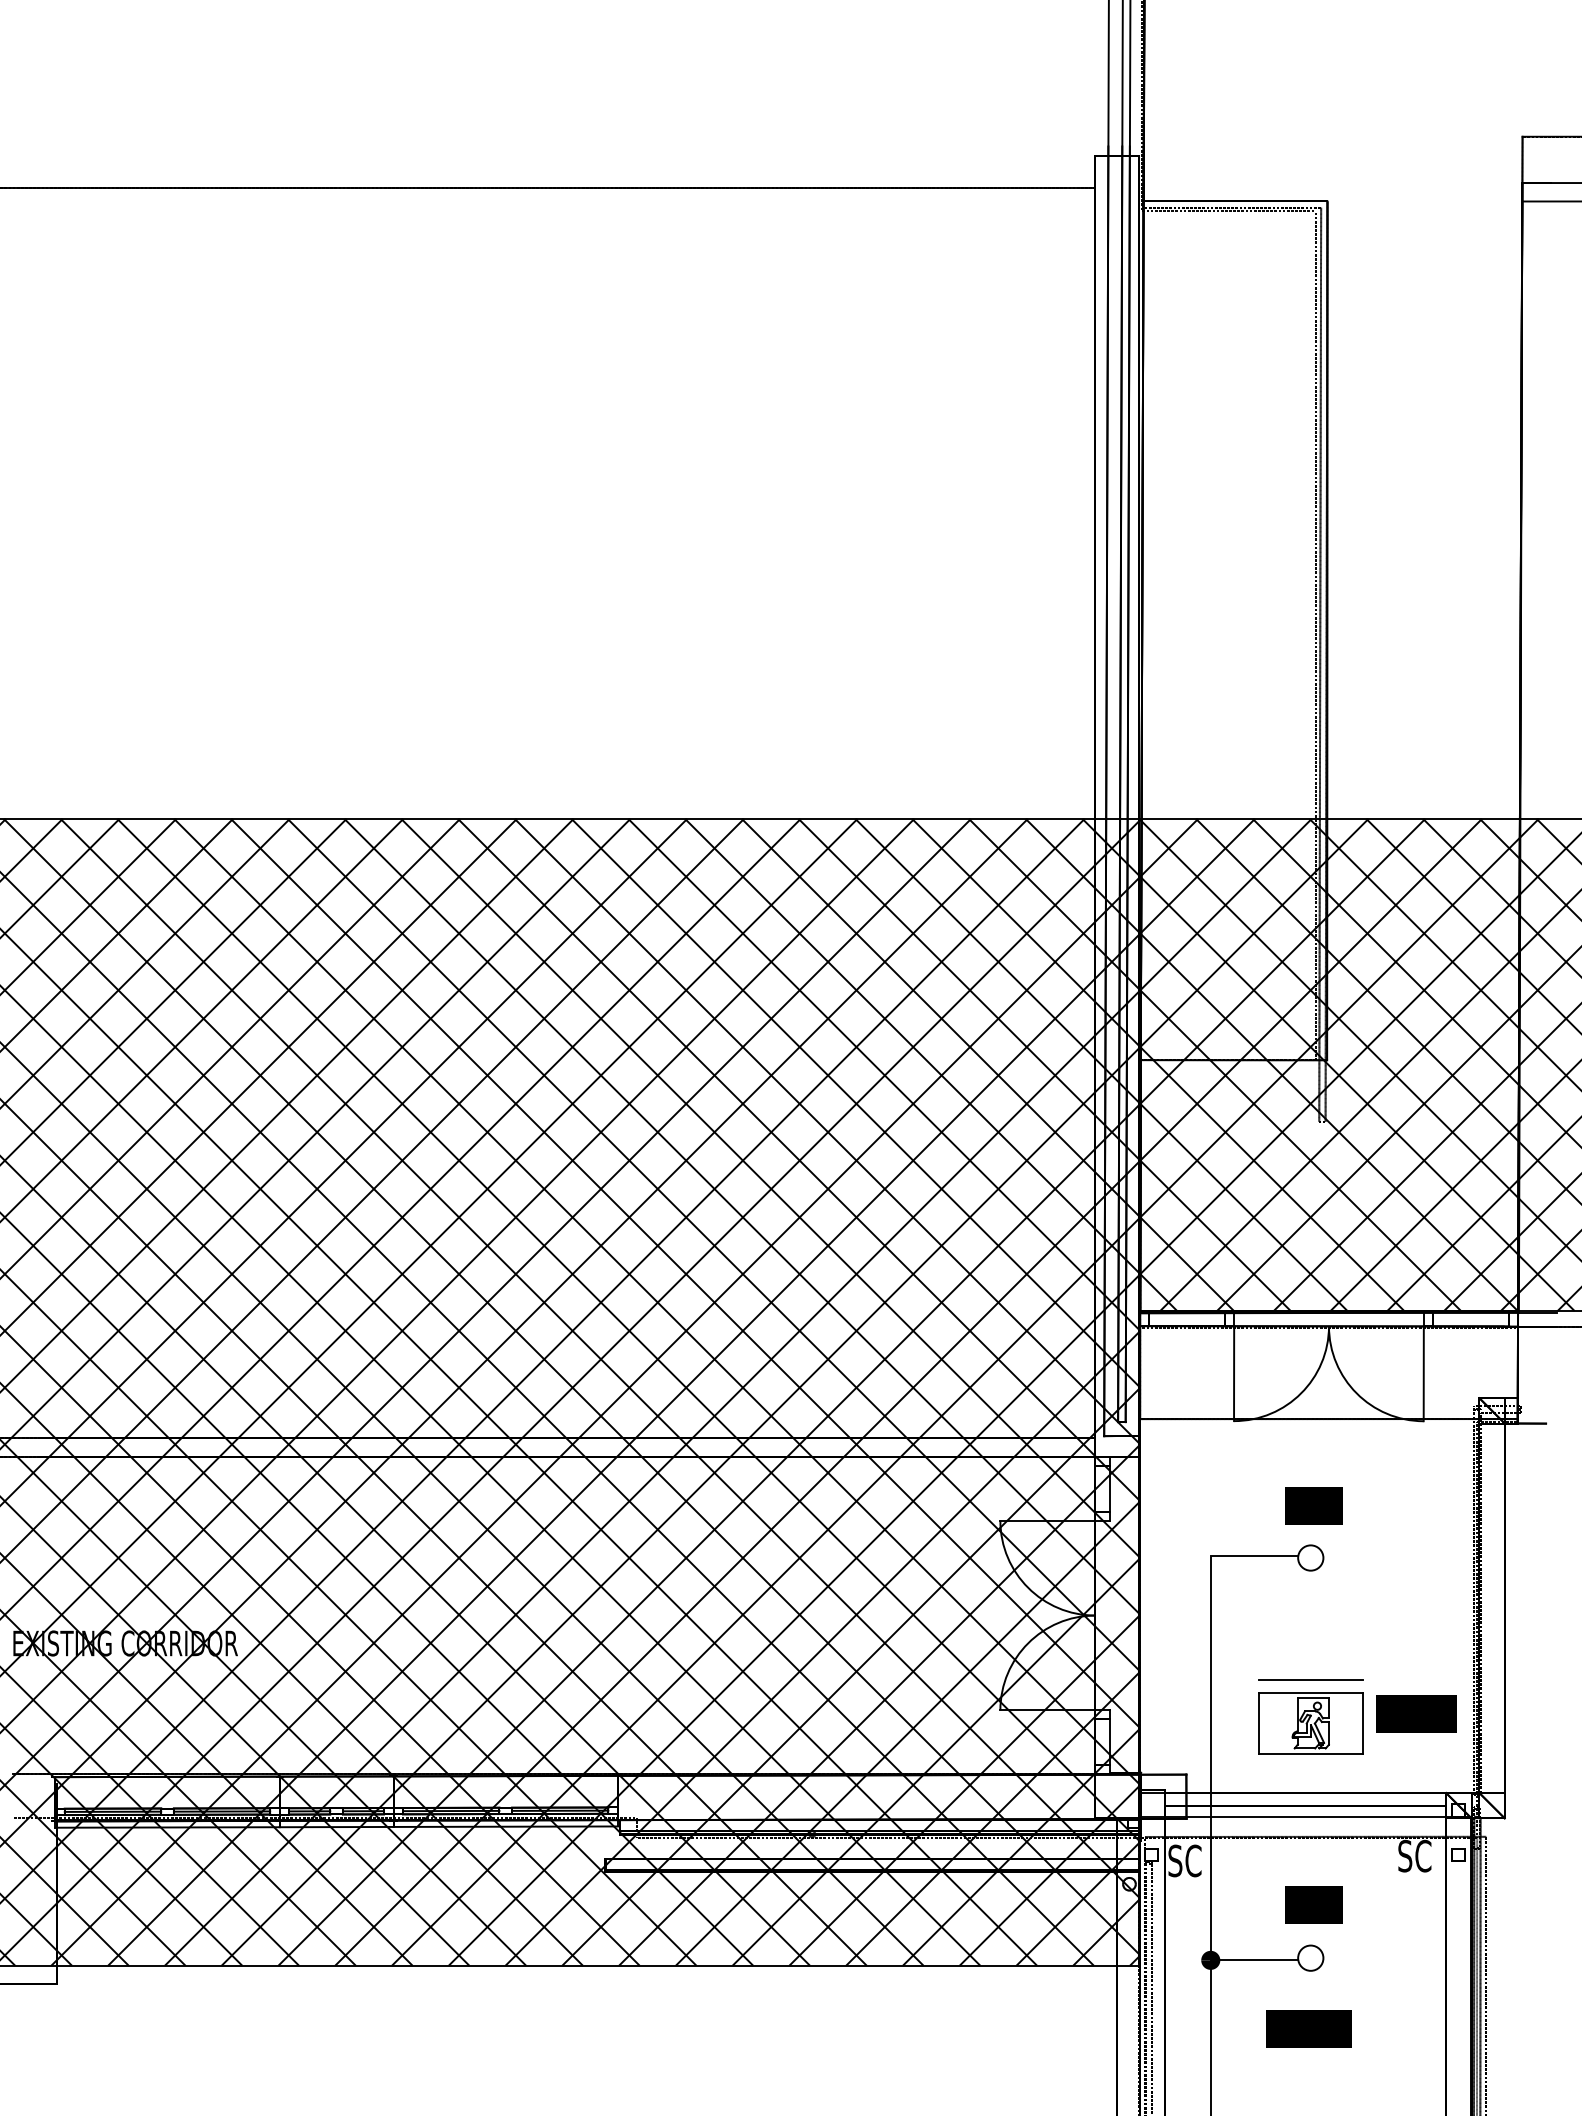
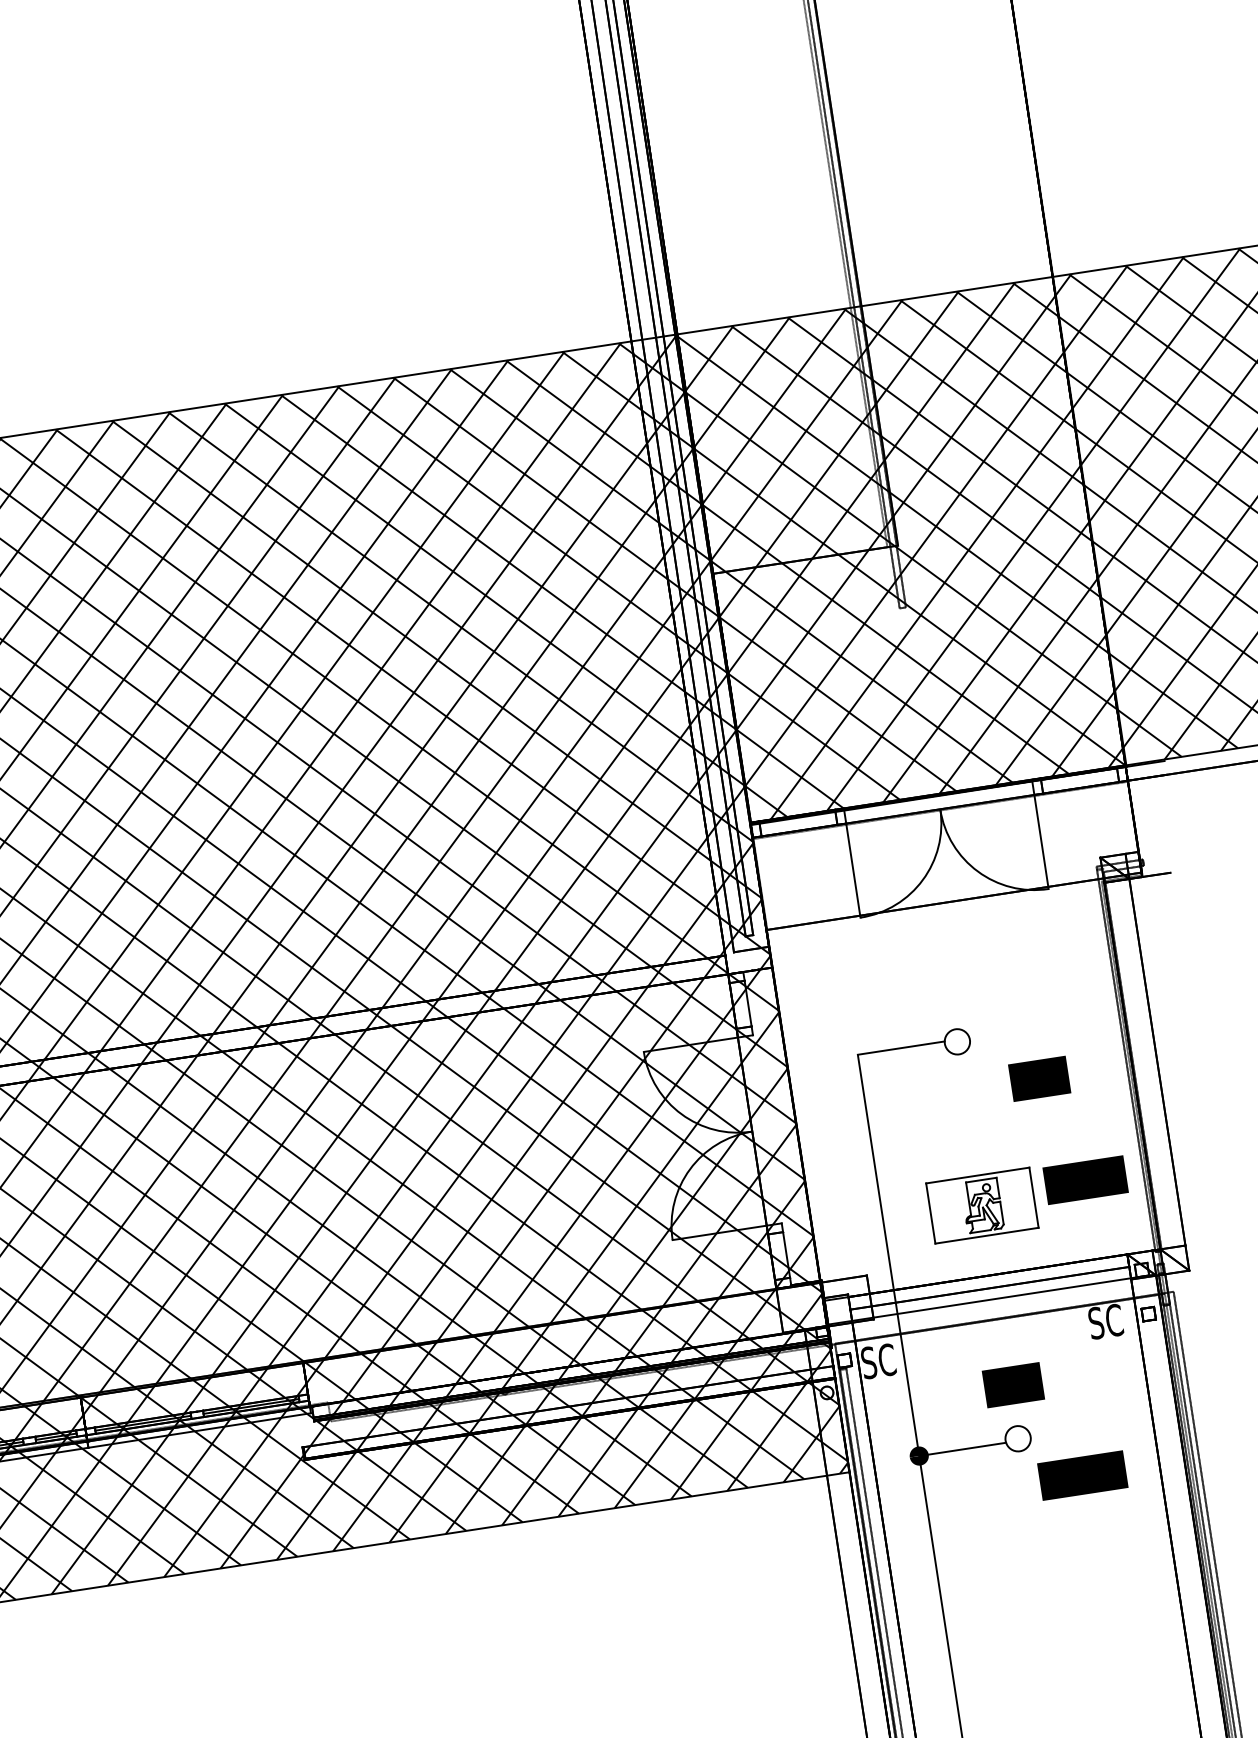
text: (1313, 1505) -> (1038, 1078), moved
line: (1310, 1680) -> (975, 1163), removed
text: (1308, 2028) -> (1082, 1474), moved

